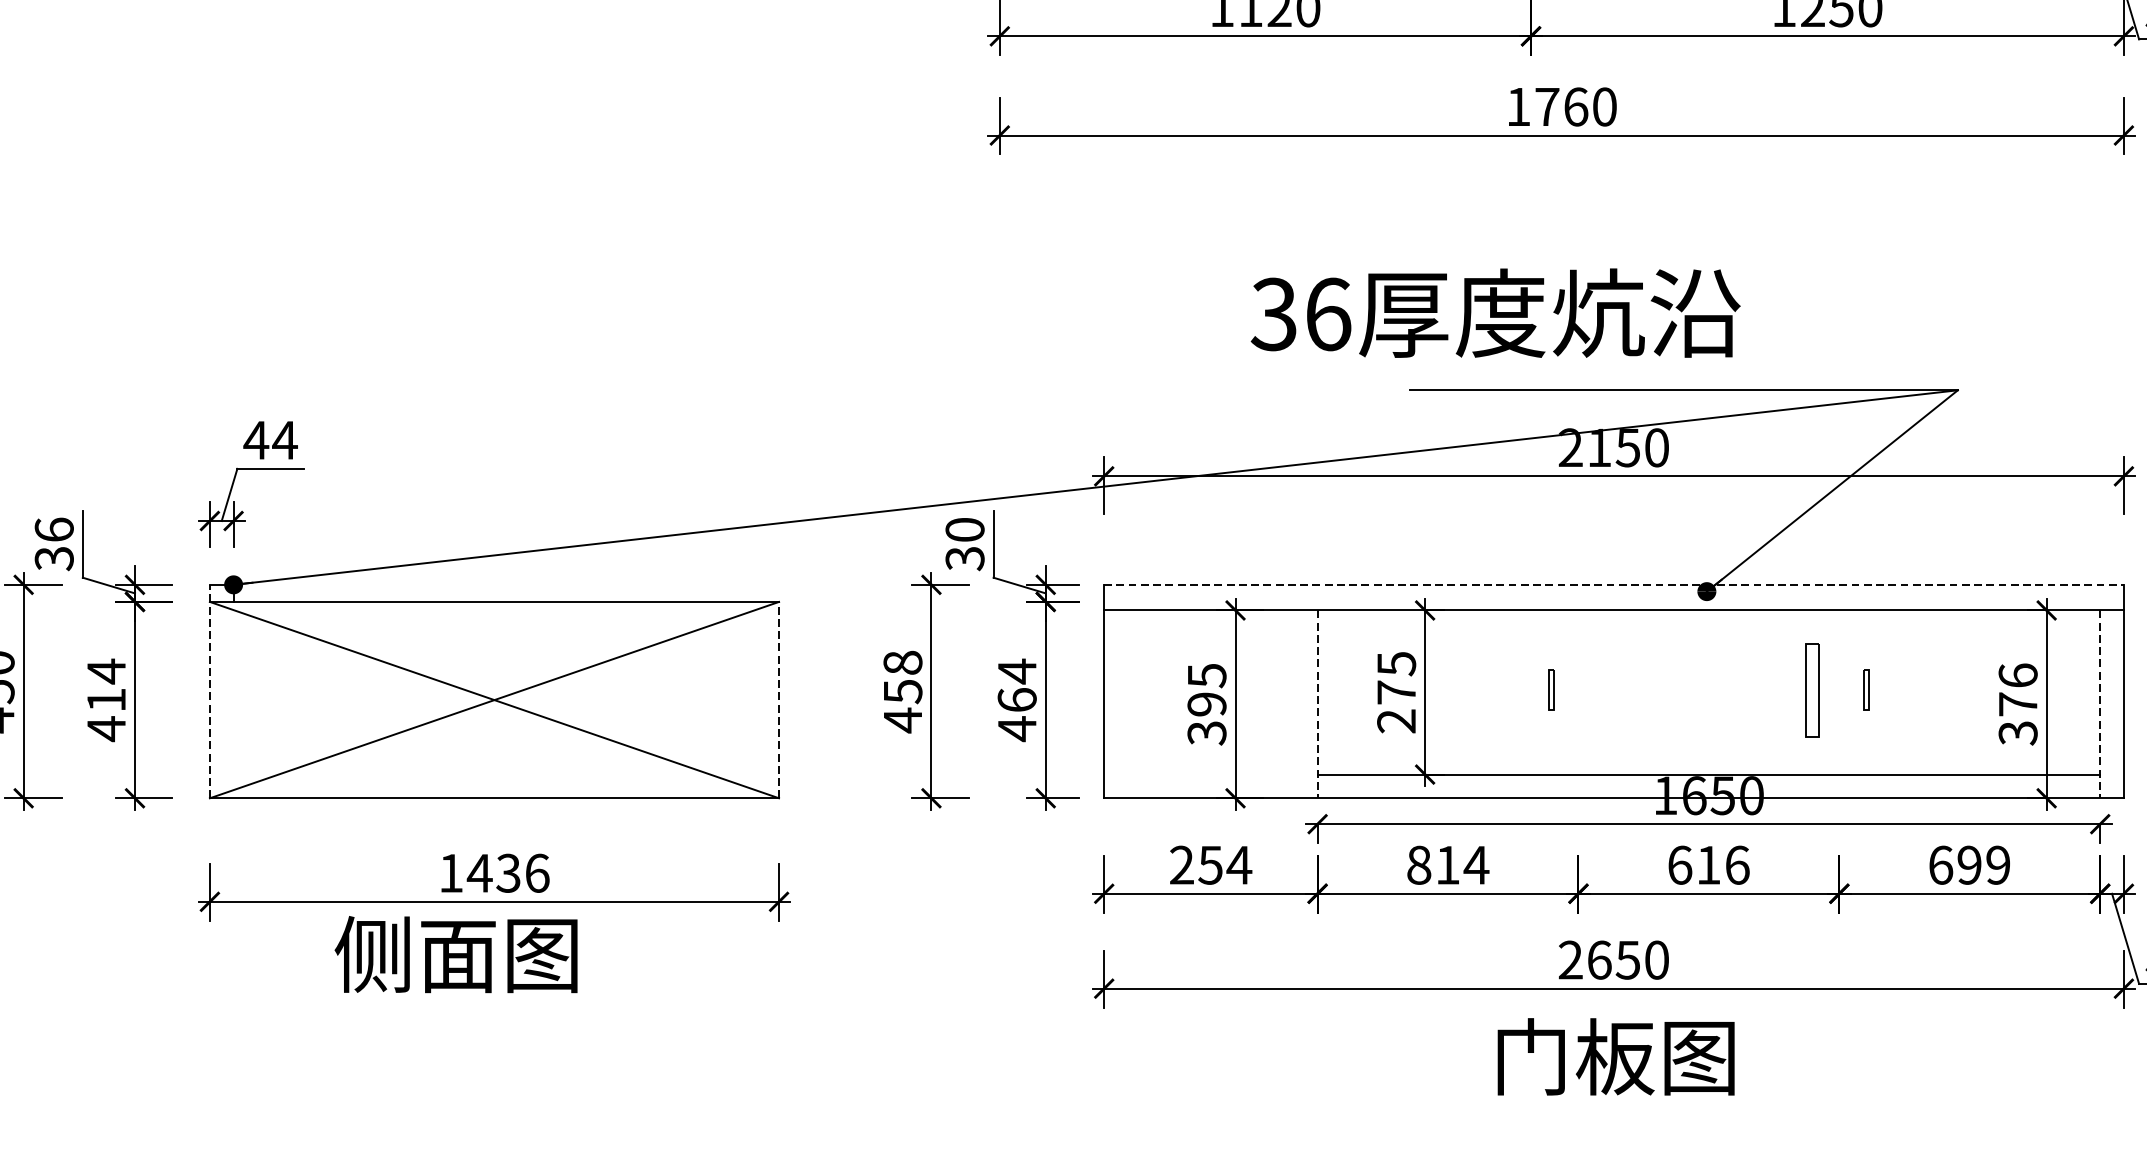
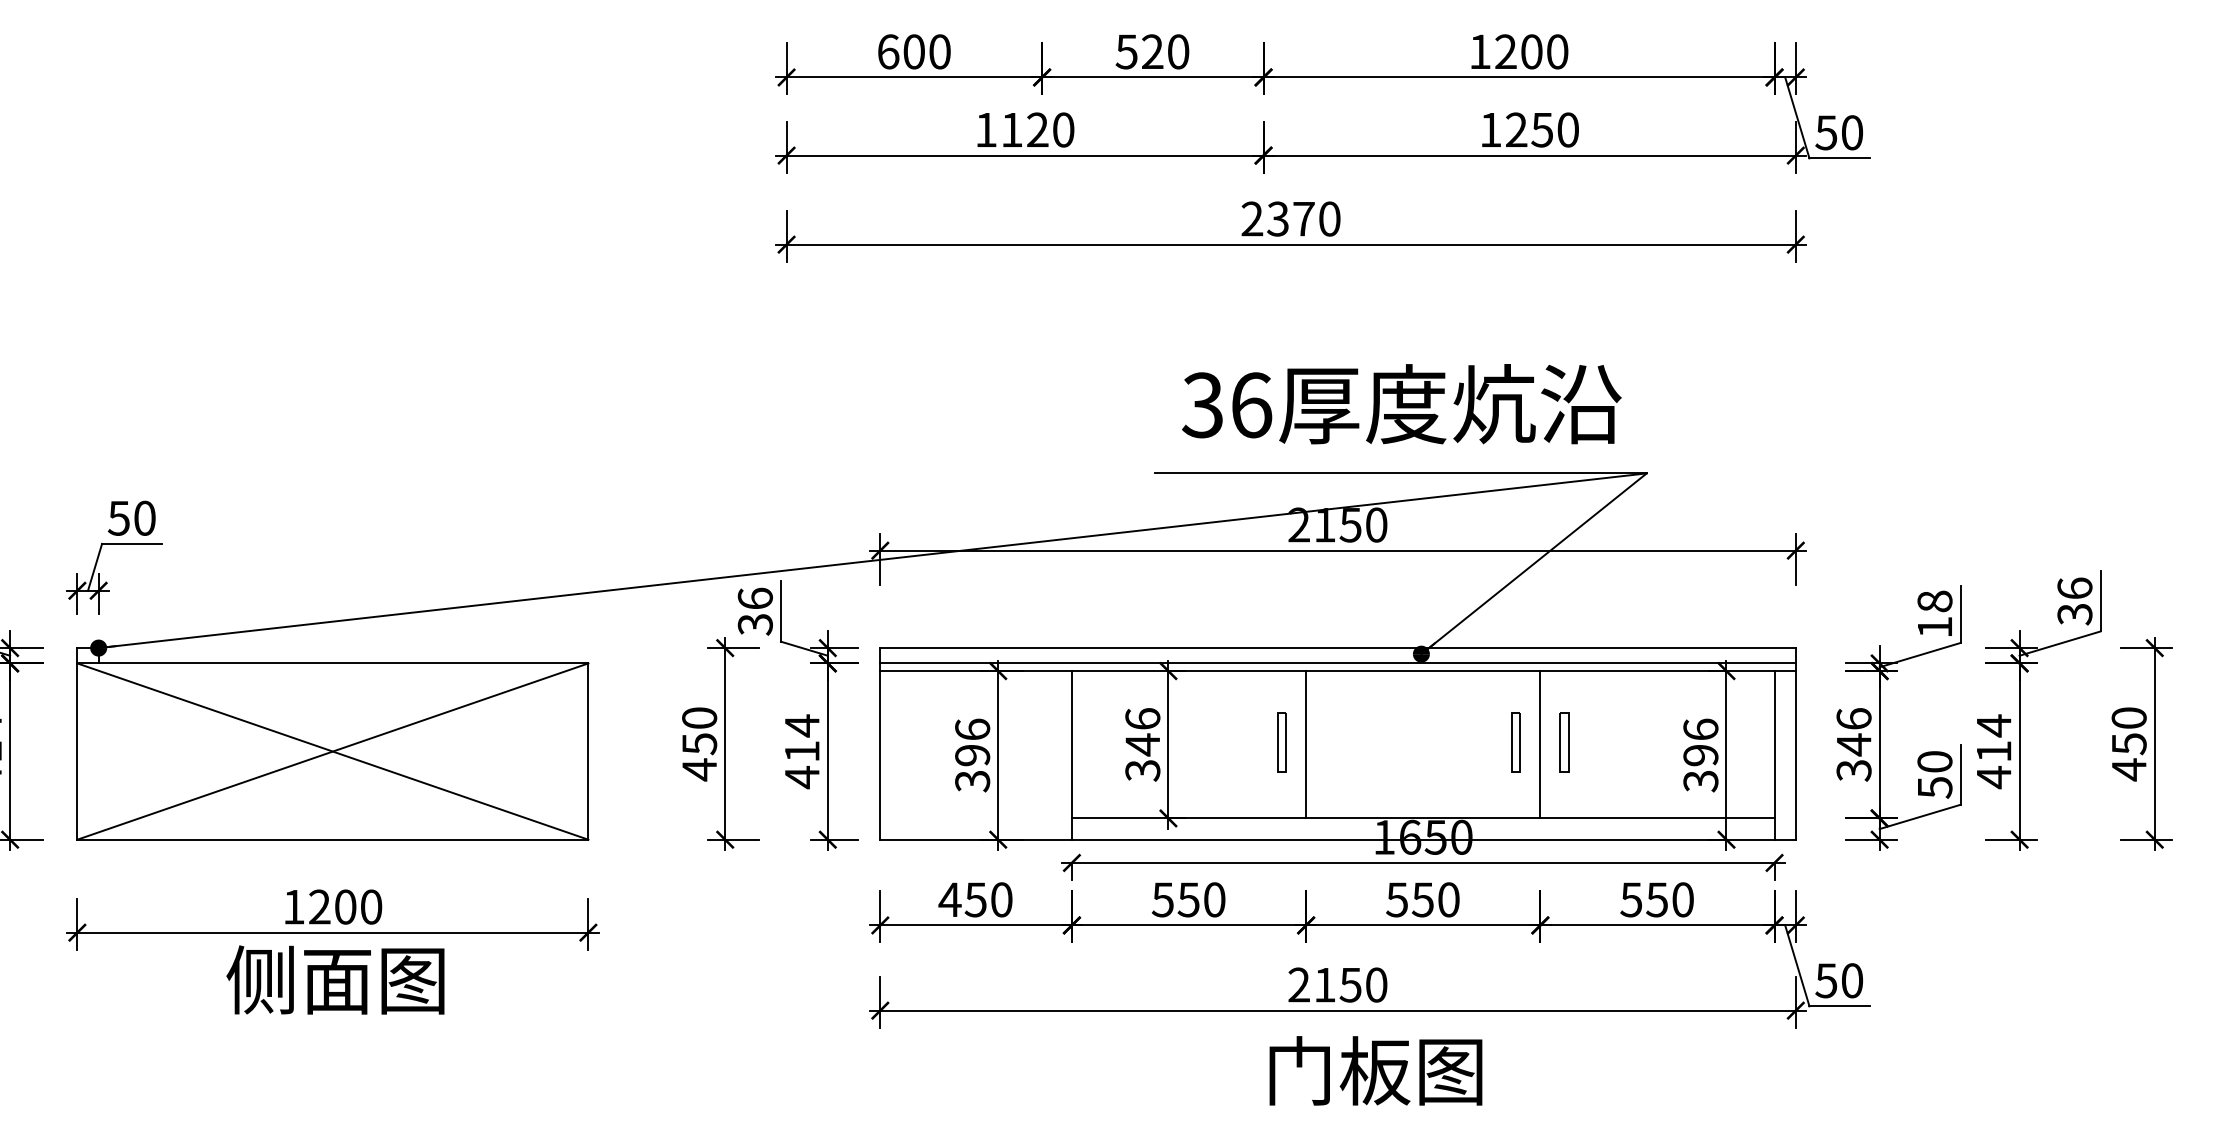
text: (1546, 106) -> (1277, 218), 1760 -> 2370
text: (1495, 313) -> (1401, 404), moved
text: (270, 439) -> (131, 517), 44 -> 50
text: (964, 529) -> (754, 598), 30 -> 36
line: (1614, 585) -> (1338, 648), dashed -> solid
line: (1613, 602) -> (1337, 663), added
text: (902, 662) -> (699, 717), 458 -> 450
text: (1206, 675) -> (972, 729), 395 -> 396
part: (1551, 690) -> (1281, 742), size x1.67
part: (1811, 690) -> (1515, 742), size x0.71
part: (1866, 690) -> (1564, 742), size x1.67
line: (210, 691) -> (77, 743), dashed -> solid
text: (1396, 692) -> (1142, 744), 275 -> 346
line: (1578, 692) -> (1306, 744), added
line: (1839, 692) -> (1540, 744), added
text: (1016, 698) -> (801, 750), 464 -> 414
line: (779, 700) -> (588, 751), dashed -> solid
line: (1317, 704) -> (1071, 755), dashed -> solid
text: (2017, 704) -> (1700, 755), 376 -> 396
line: (2100, 704) -> (1774, 755), dashed -> solid
text: (1210, 864) -> (975, 899), 254 -> 450
text: (1448, 864) -> (1189, 899), 814 -> 550
text: (1708, 864) -> (1422, 899), 616 -> 550
text: (1968, 864) -> (1656, 899), 699 -> 550
text: (508, 872) -> (345, 906), 1436 -> 1200
text: (456, 953) -> (335, 979), moved
text: (1600, 959) -> (1325, 984), 2650 -> 2150
text: (1615, 1056) -> (1375, 1070), moved

